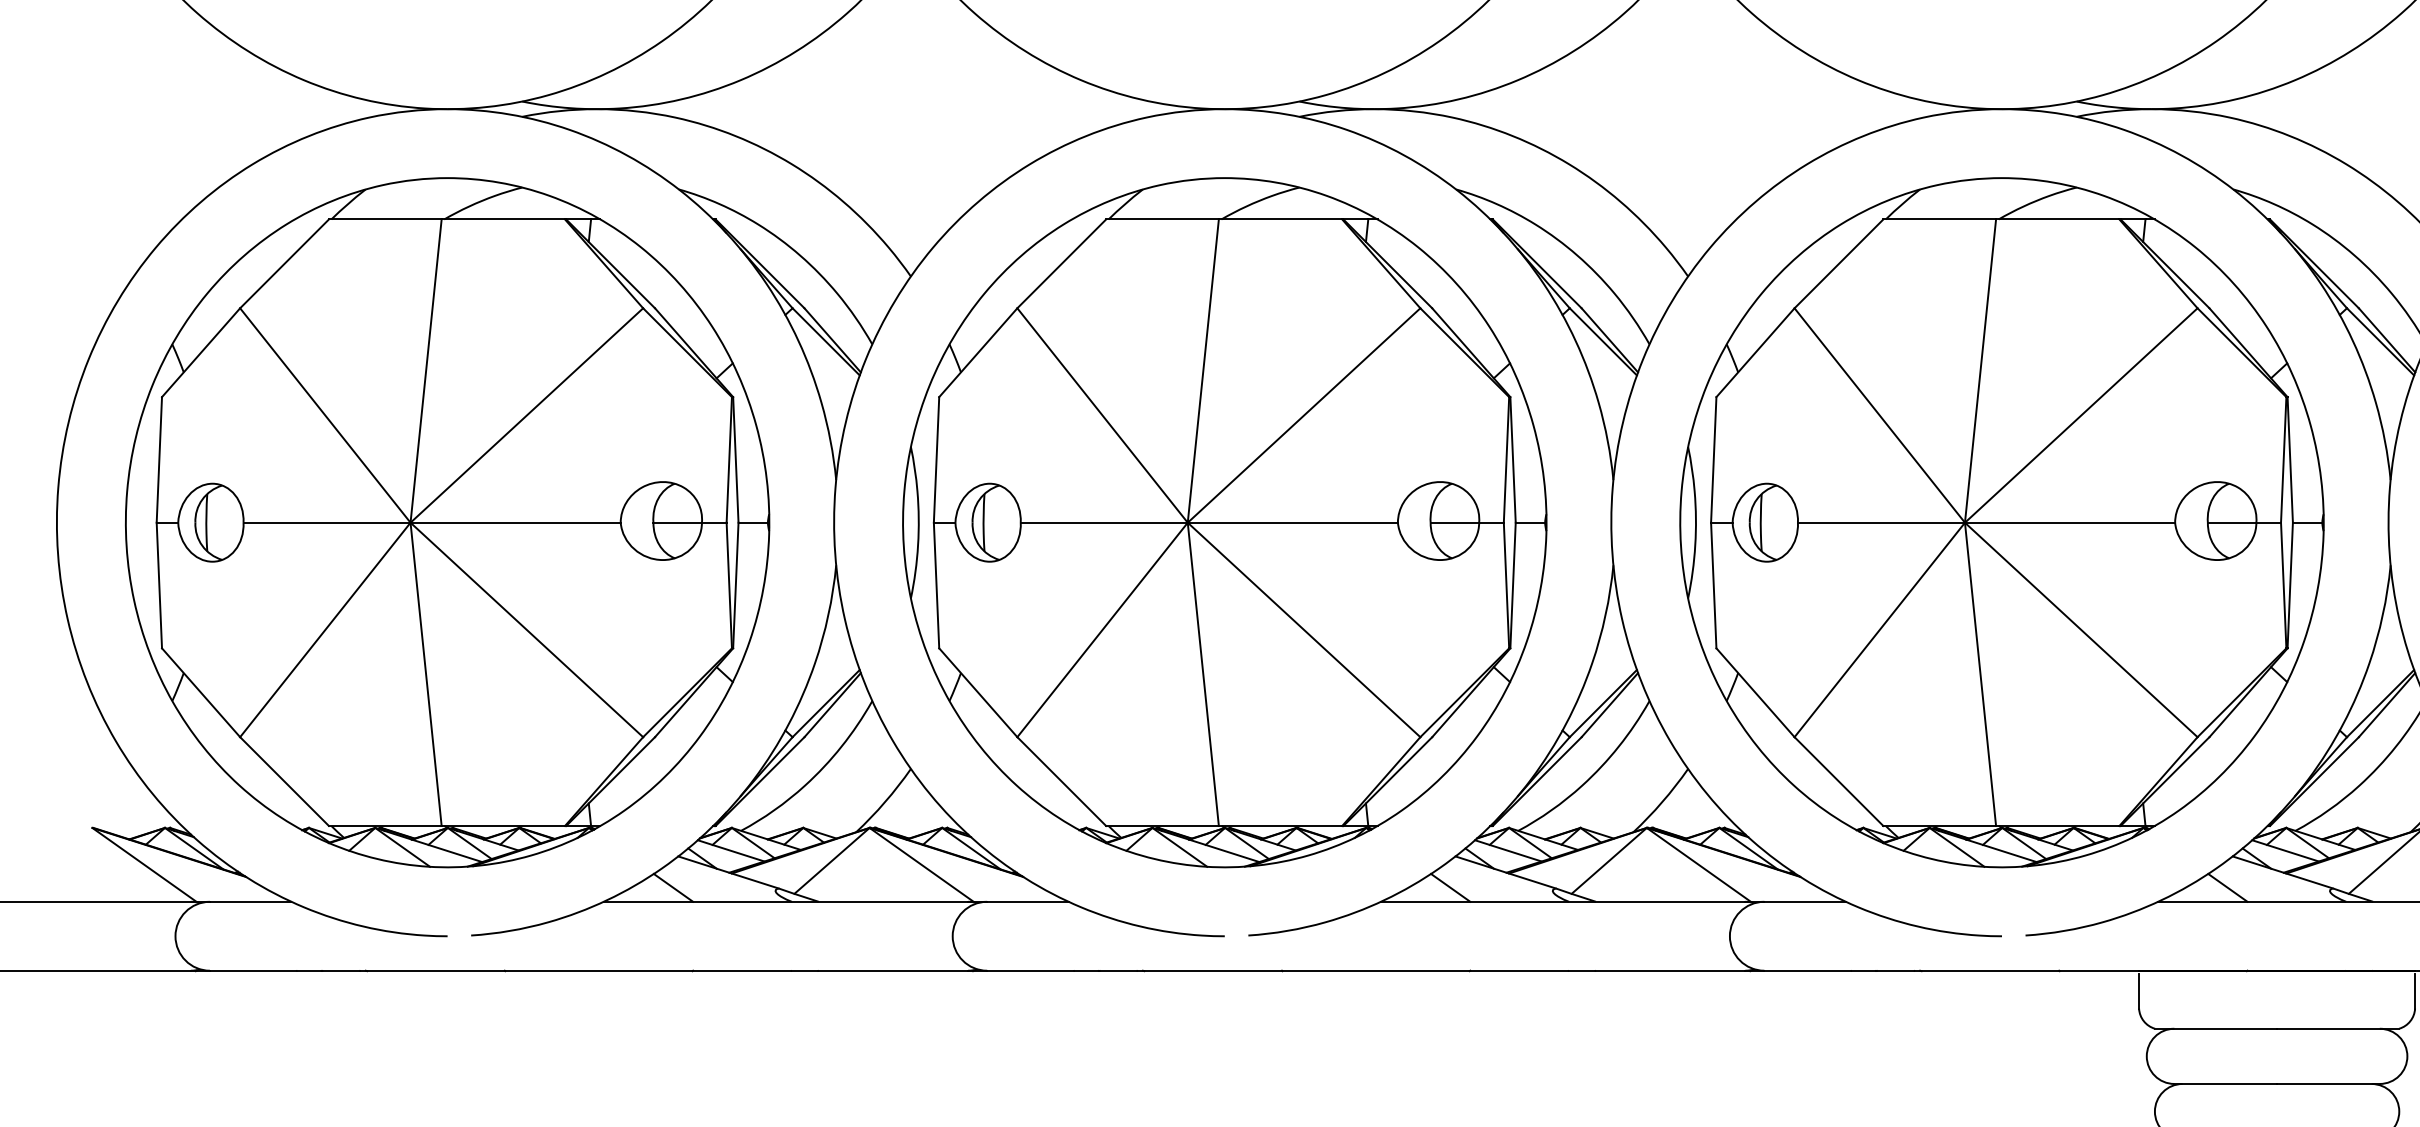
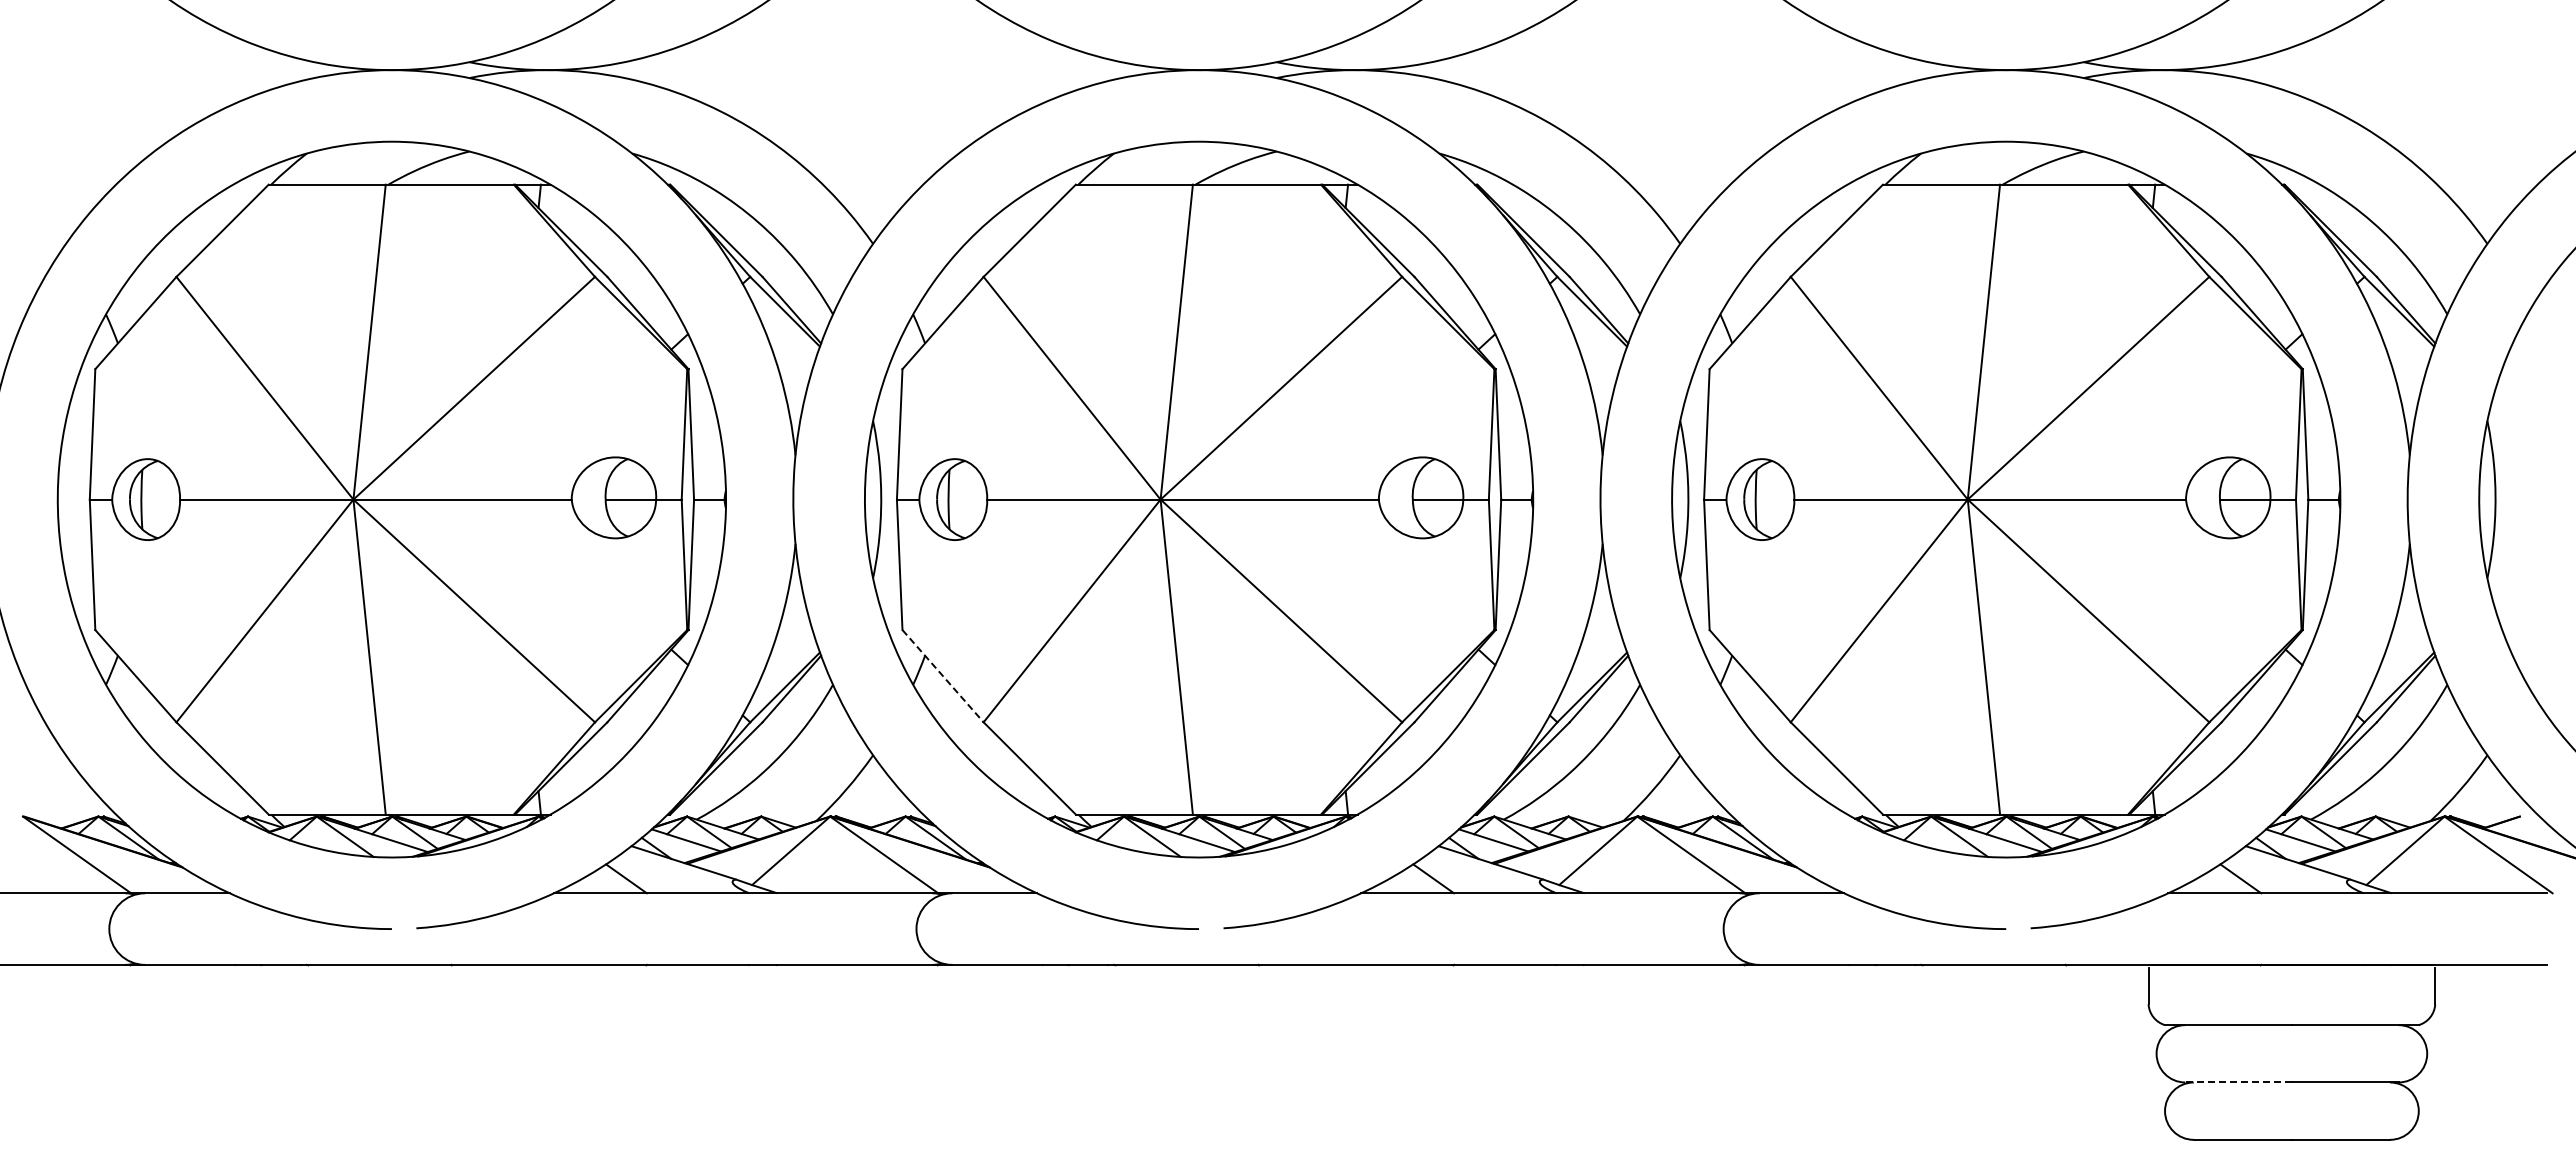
line: (978, 693) -> (943, 676), solid -> dashed
line: (2225, 1083) -> (2238, 1082), solid -> dashed

